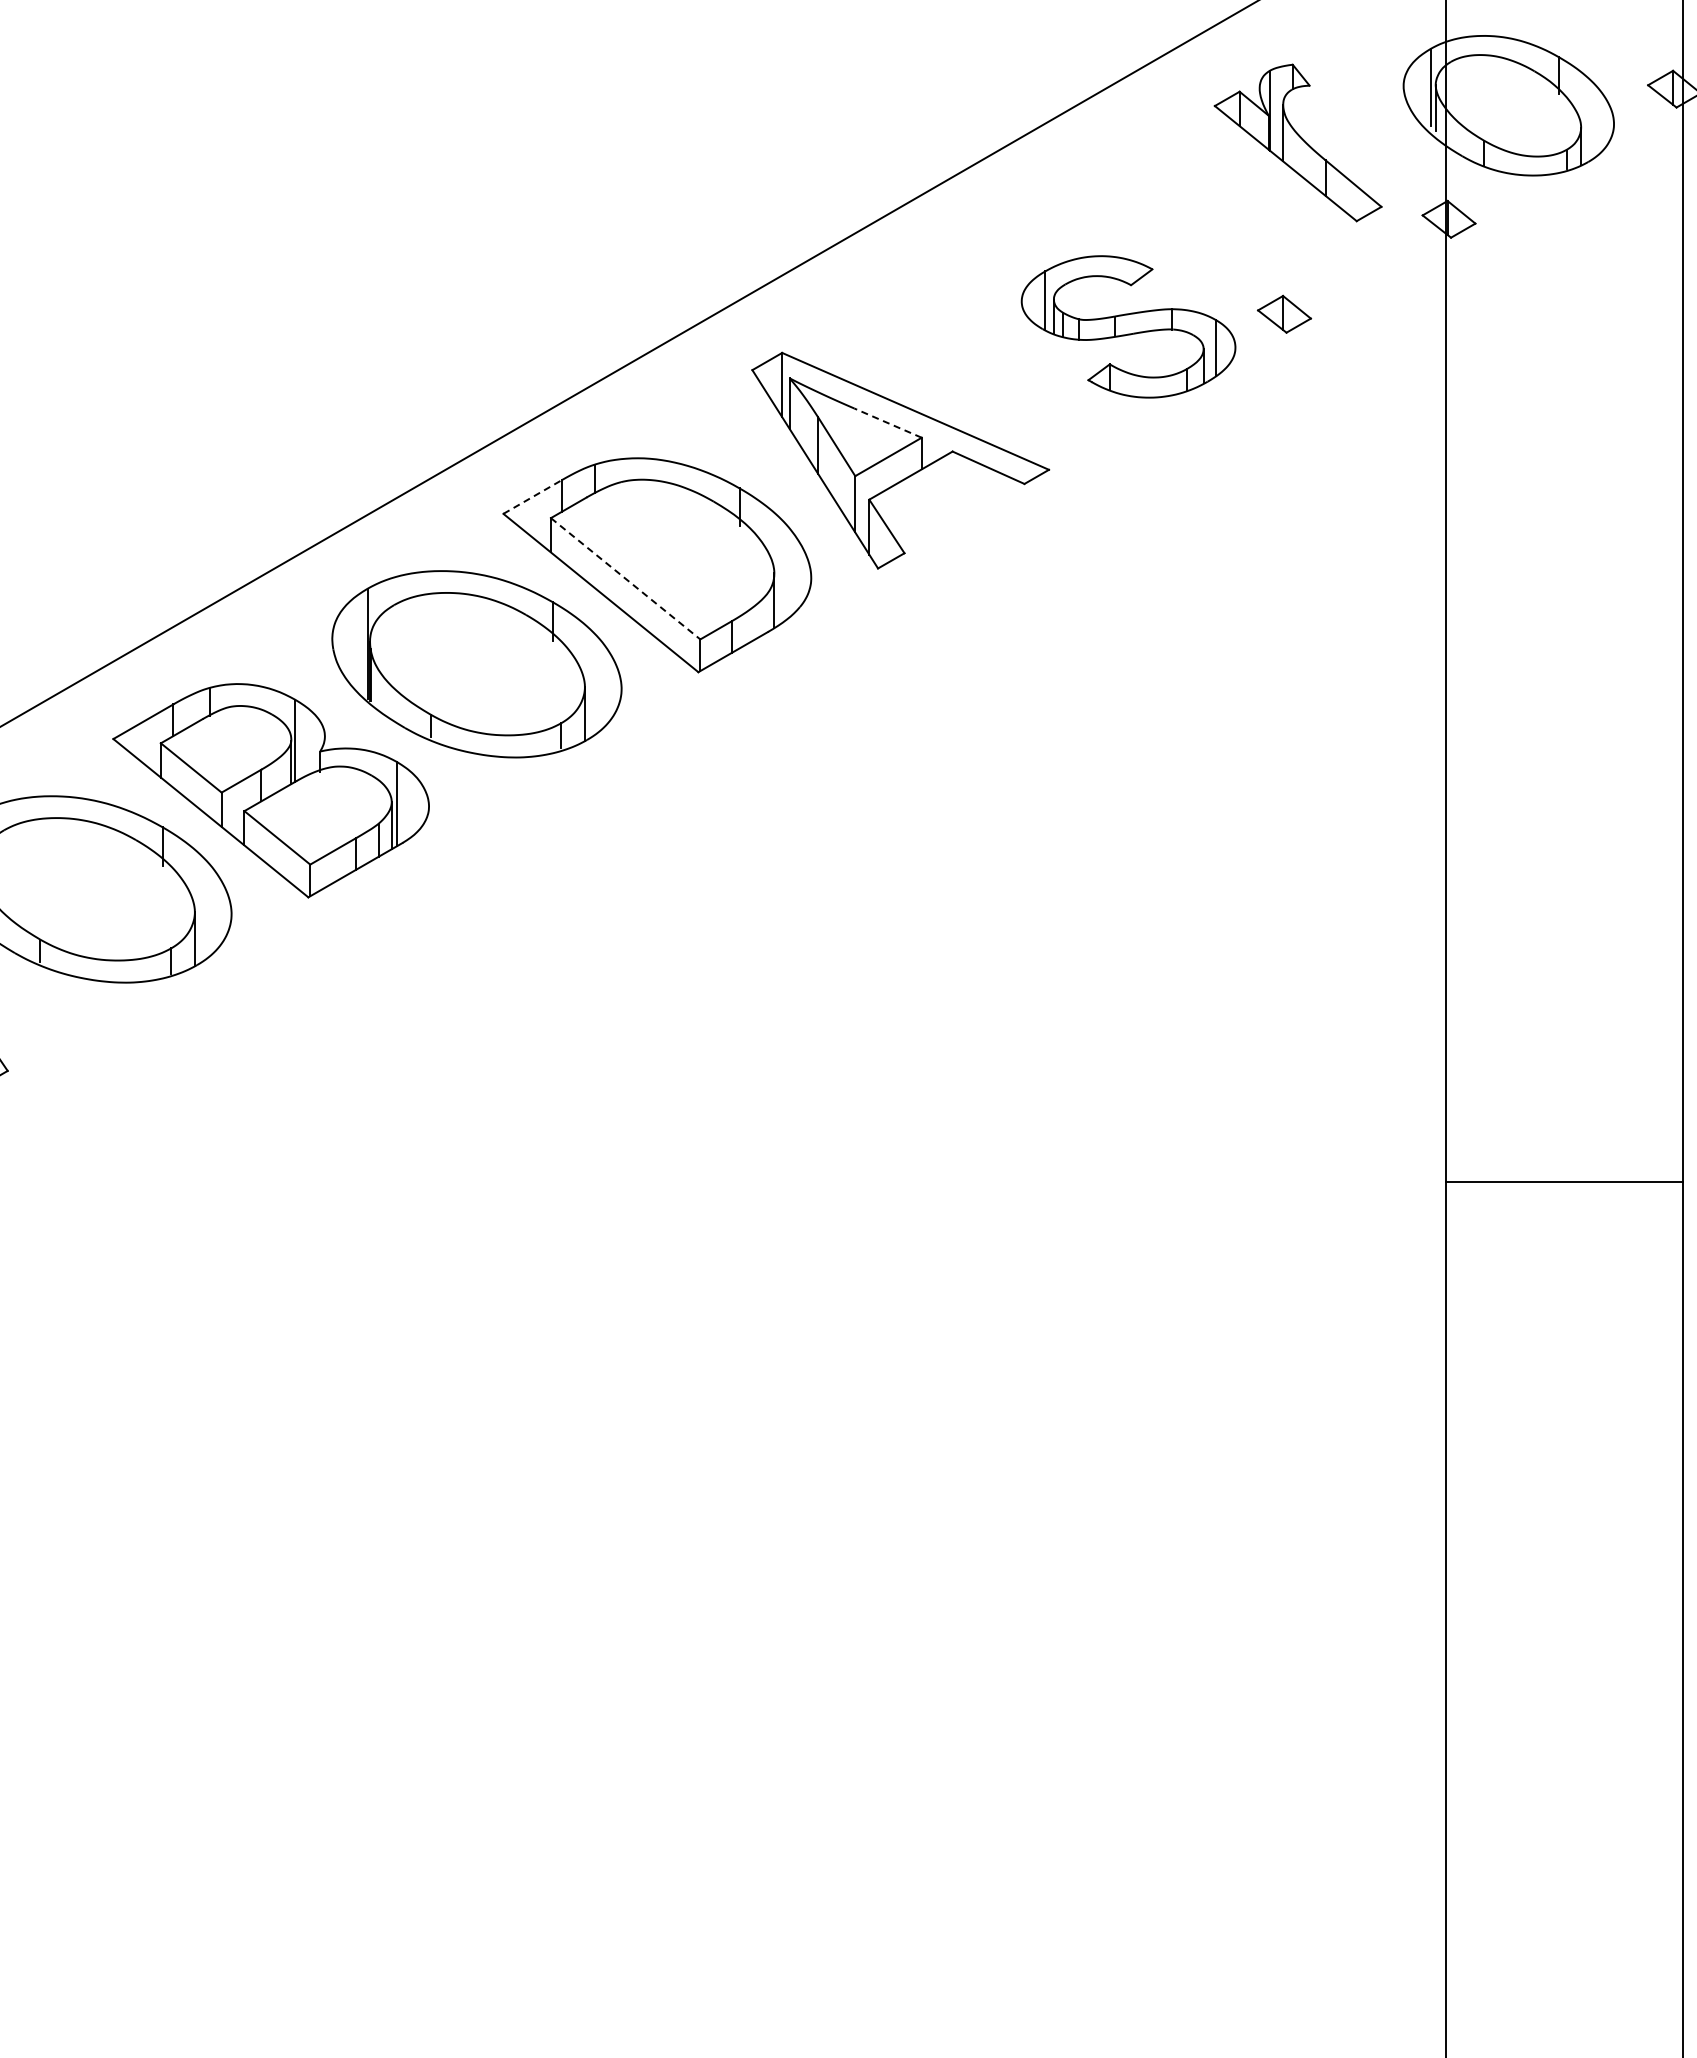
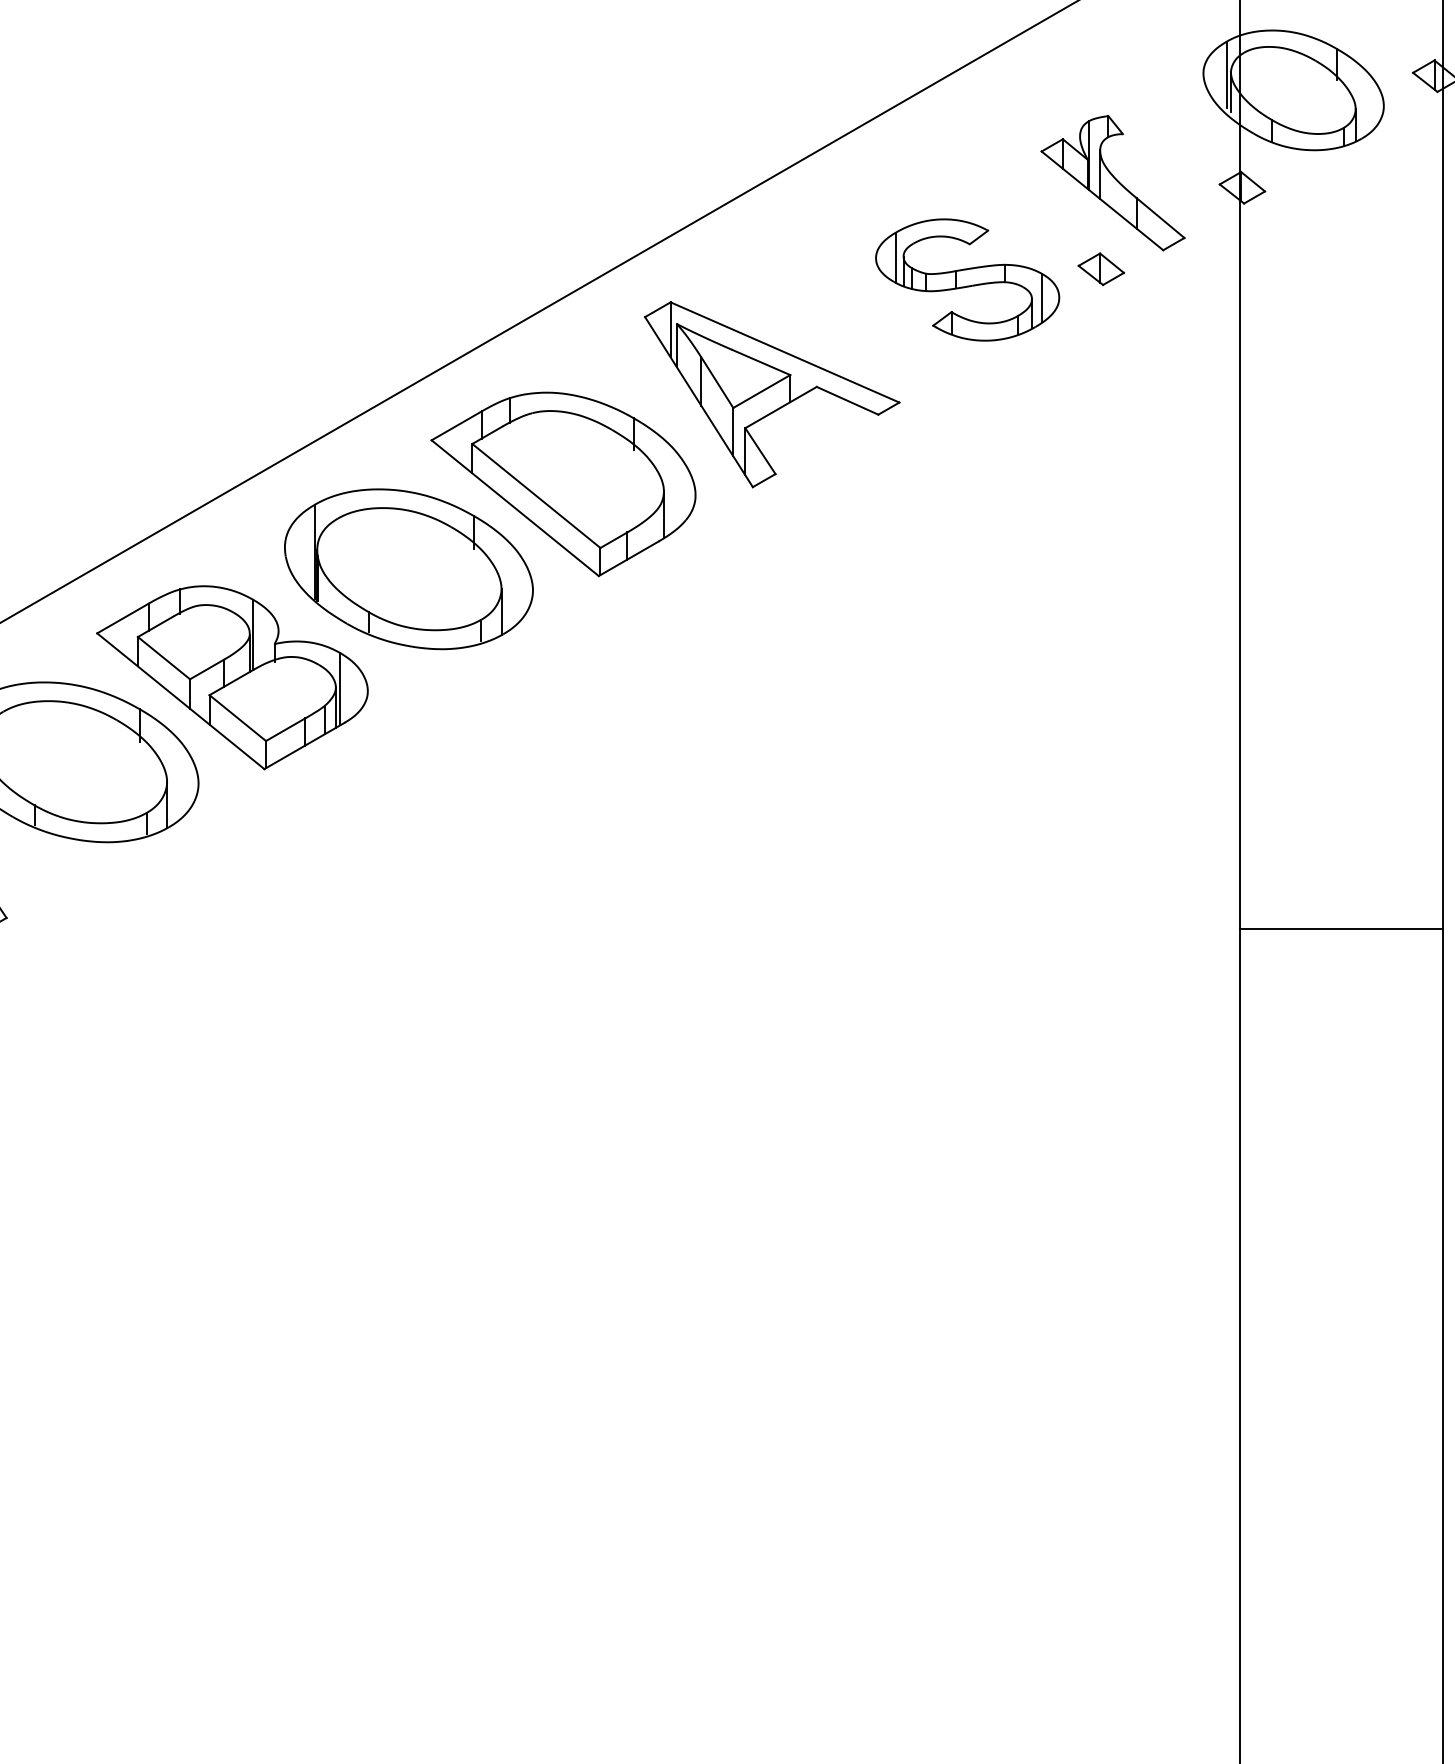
part: (1297, 142) -> (1112, 182), moved
line: (888, 423) -> (761, 362), dashed -> solid
line: (532, 496) -> (456, 425), dashed -> solid
line: (626, 579) -> (537, 496), dashed -> solid
line: (1564, 1182) -> (1341, 929), moved

